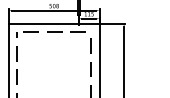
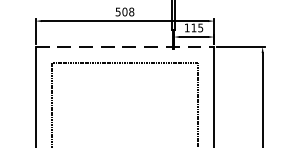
line: (54, 23) -> (125, 46), solid -> dashed

